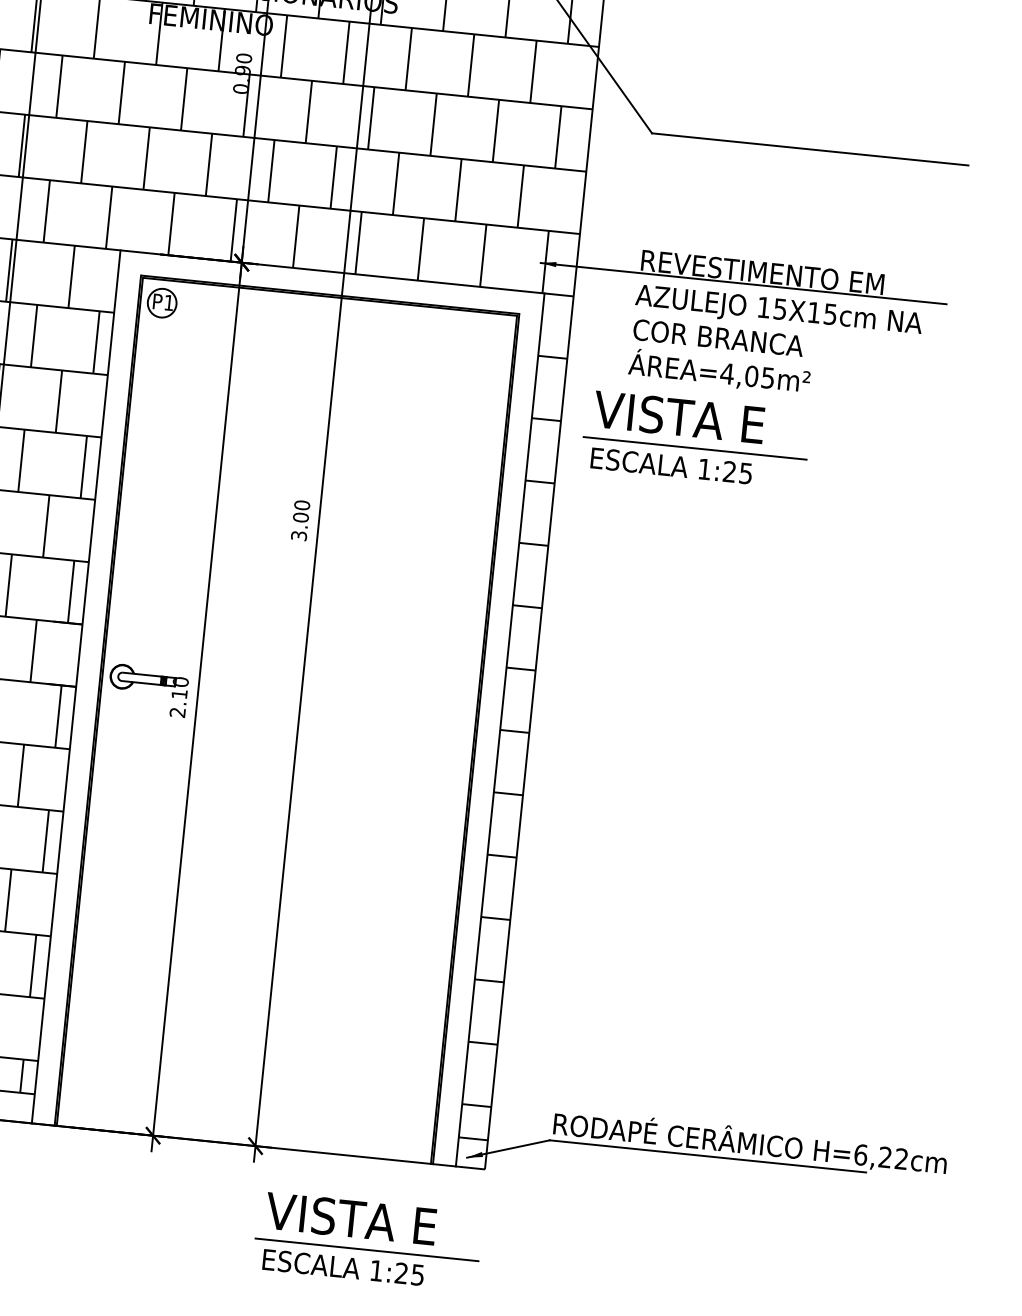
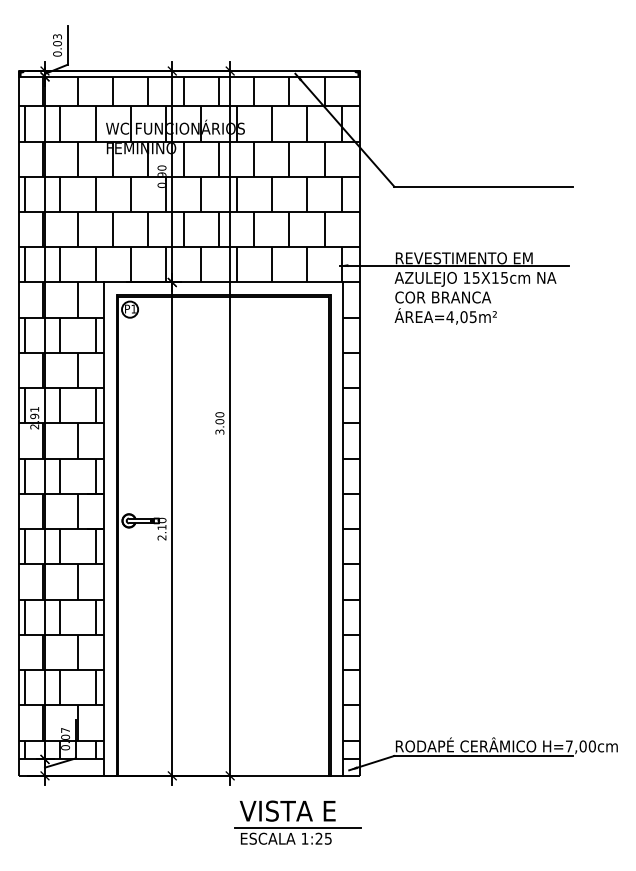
part: (694, 439) -> (435, 355), removed
text: (880, 1157) -> (580, 746), H=6,22cm -> H=7,00cm

